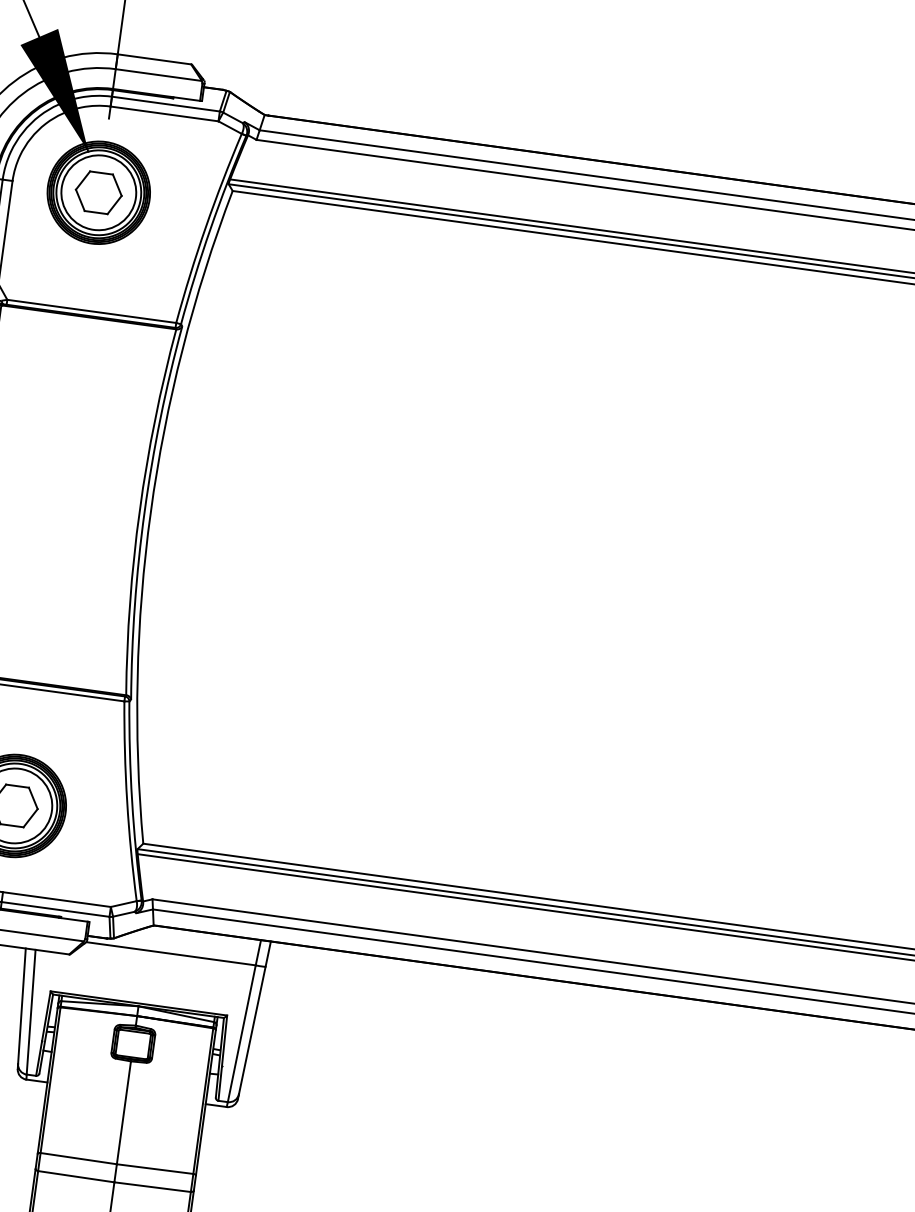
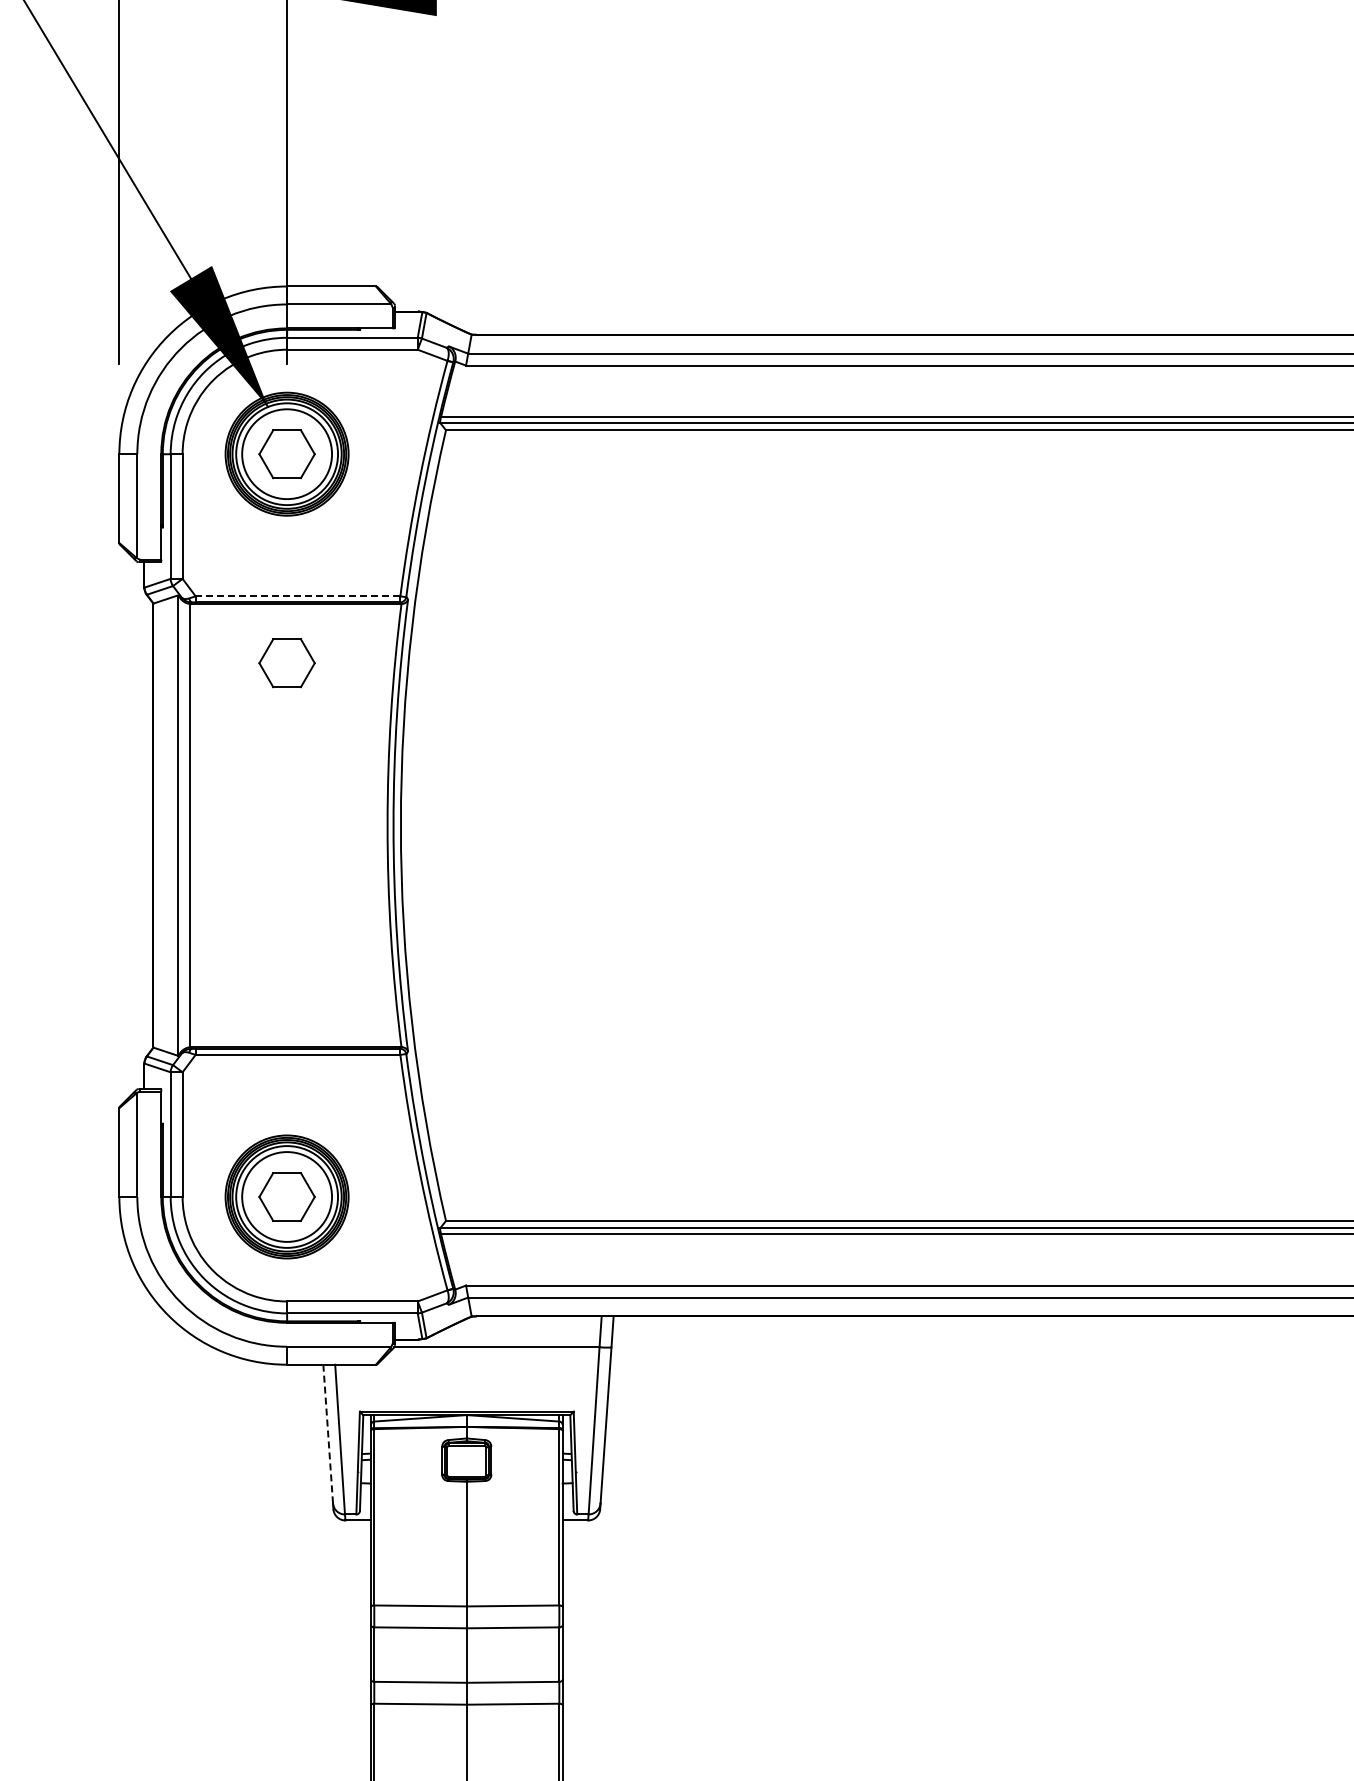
line: (91, 311) -> (297, 596), solid -> dashed
part: (74, 365) -> (286, 663), added
line: (22, 1005) -> (328, 1433), solid -> dashed

